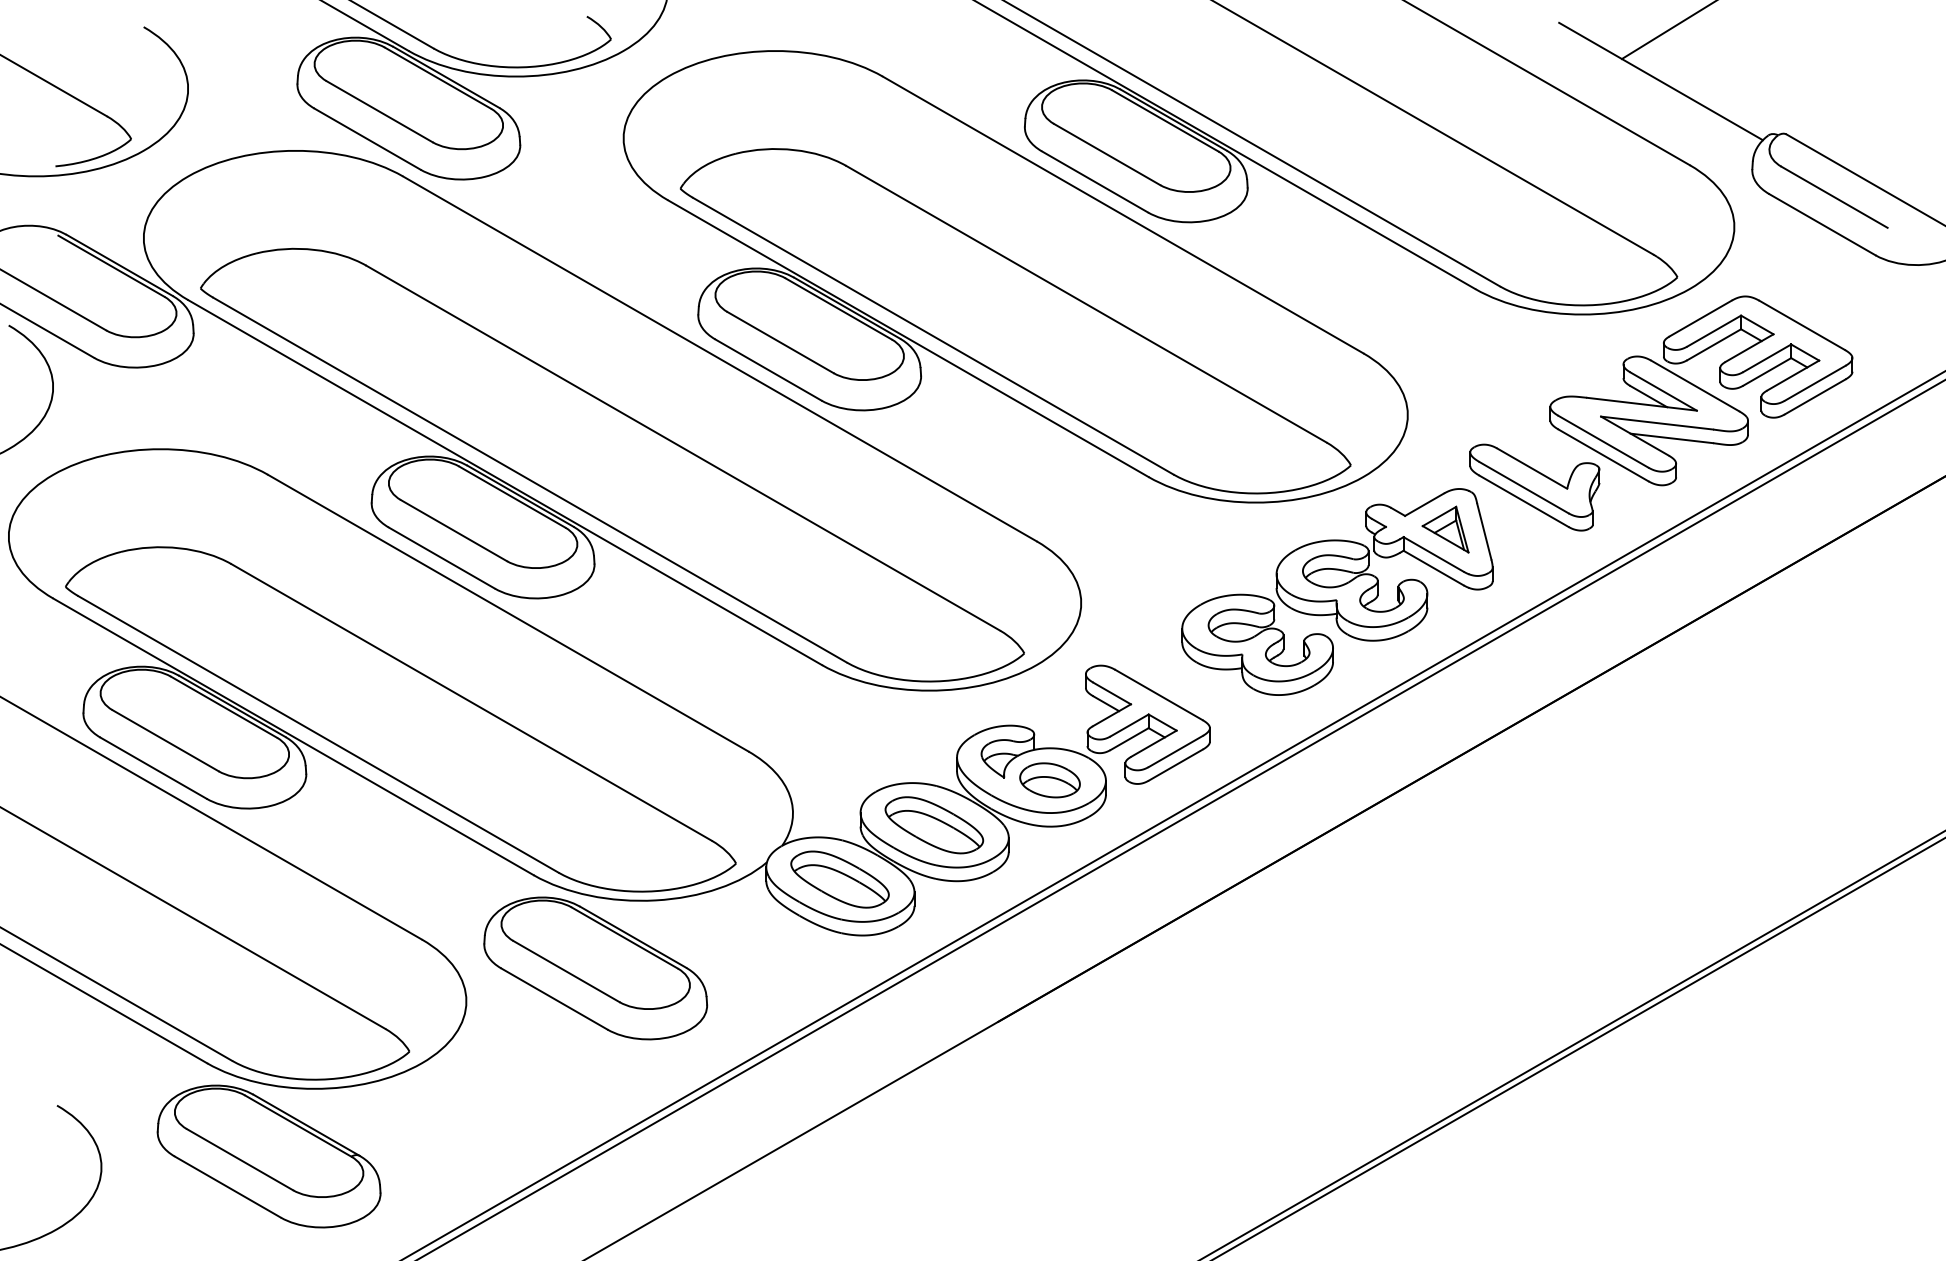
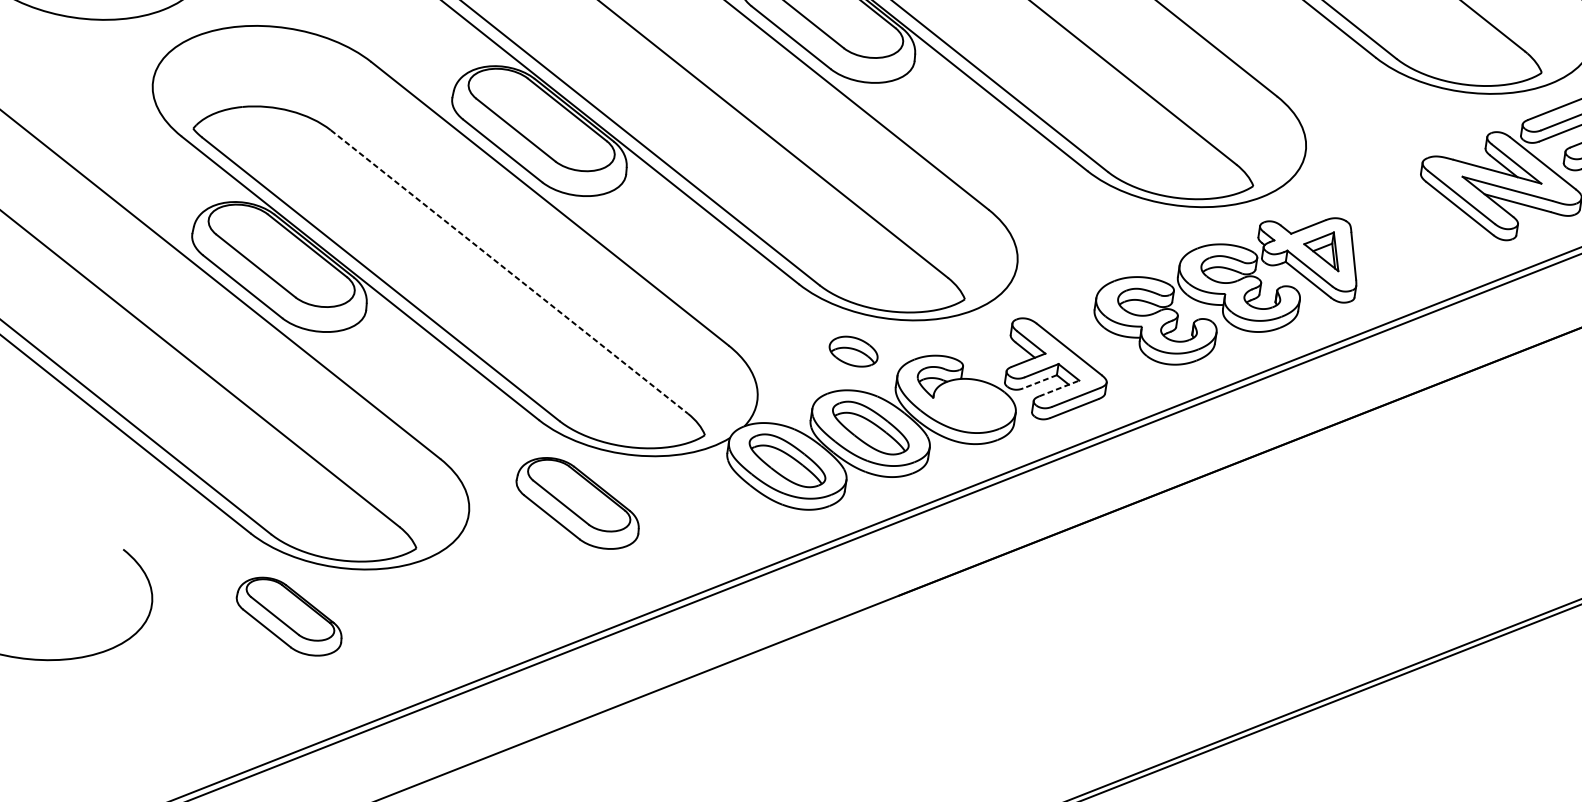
part: (1534, 487) -> (1399, 226), removed
line: (472, 702) -> (510, 272), solid -> dashed
line: (1129, 739) -> (1039, 382), solid -> dashed
line: (1154, 743) -> (1059, 388), solid -> dashed
part: (1049, 780) -> (853, 351), moved
part: (595, 968) -> (577, 503), size x0.7
part: (268, 1156) -> (289, 616), size x0.6

